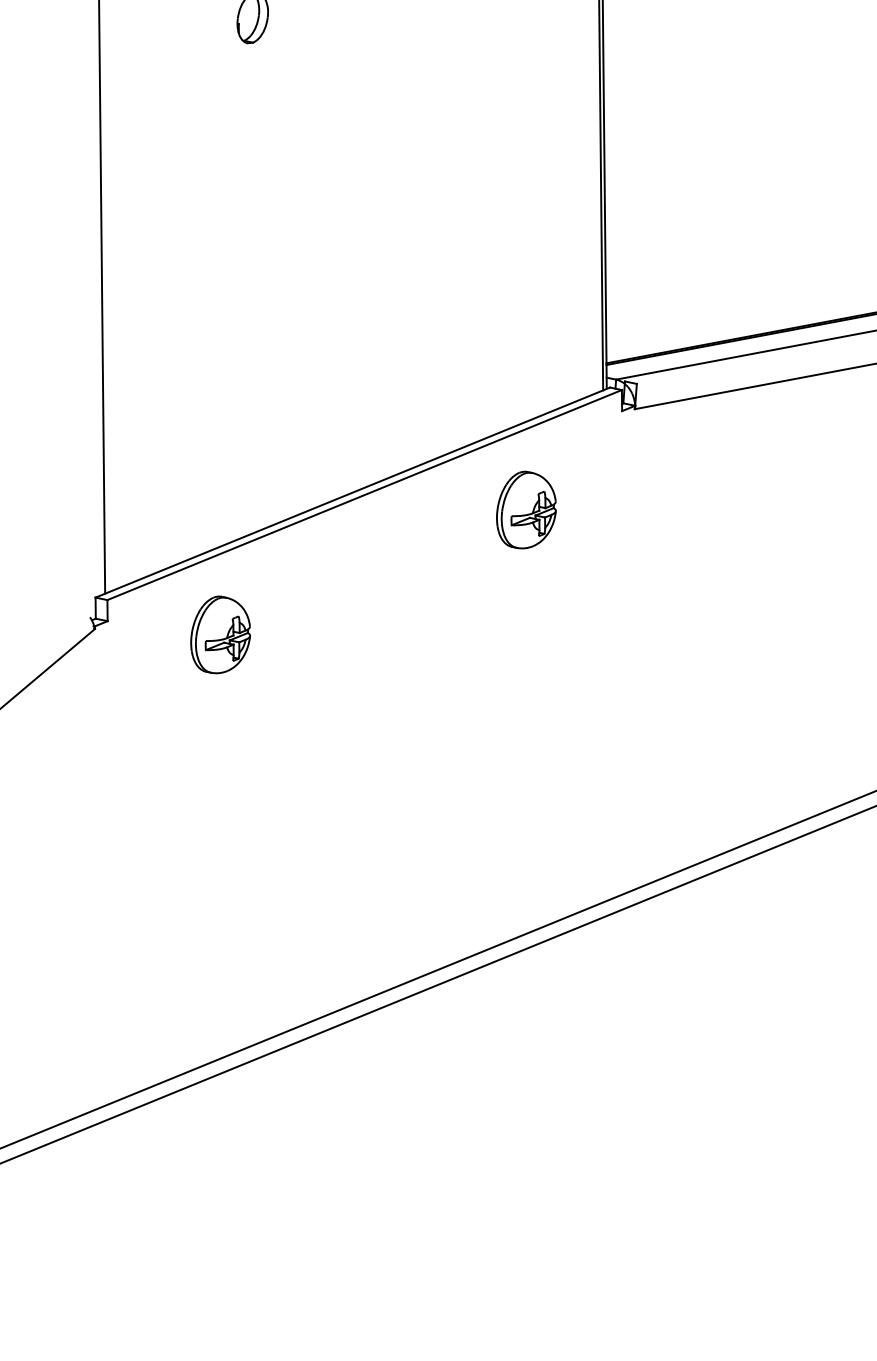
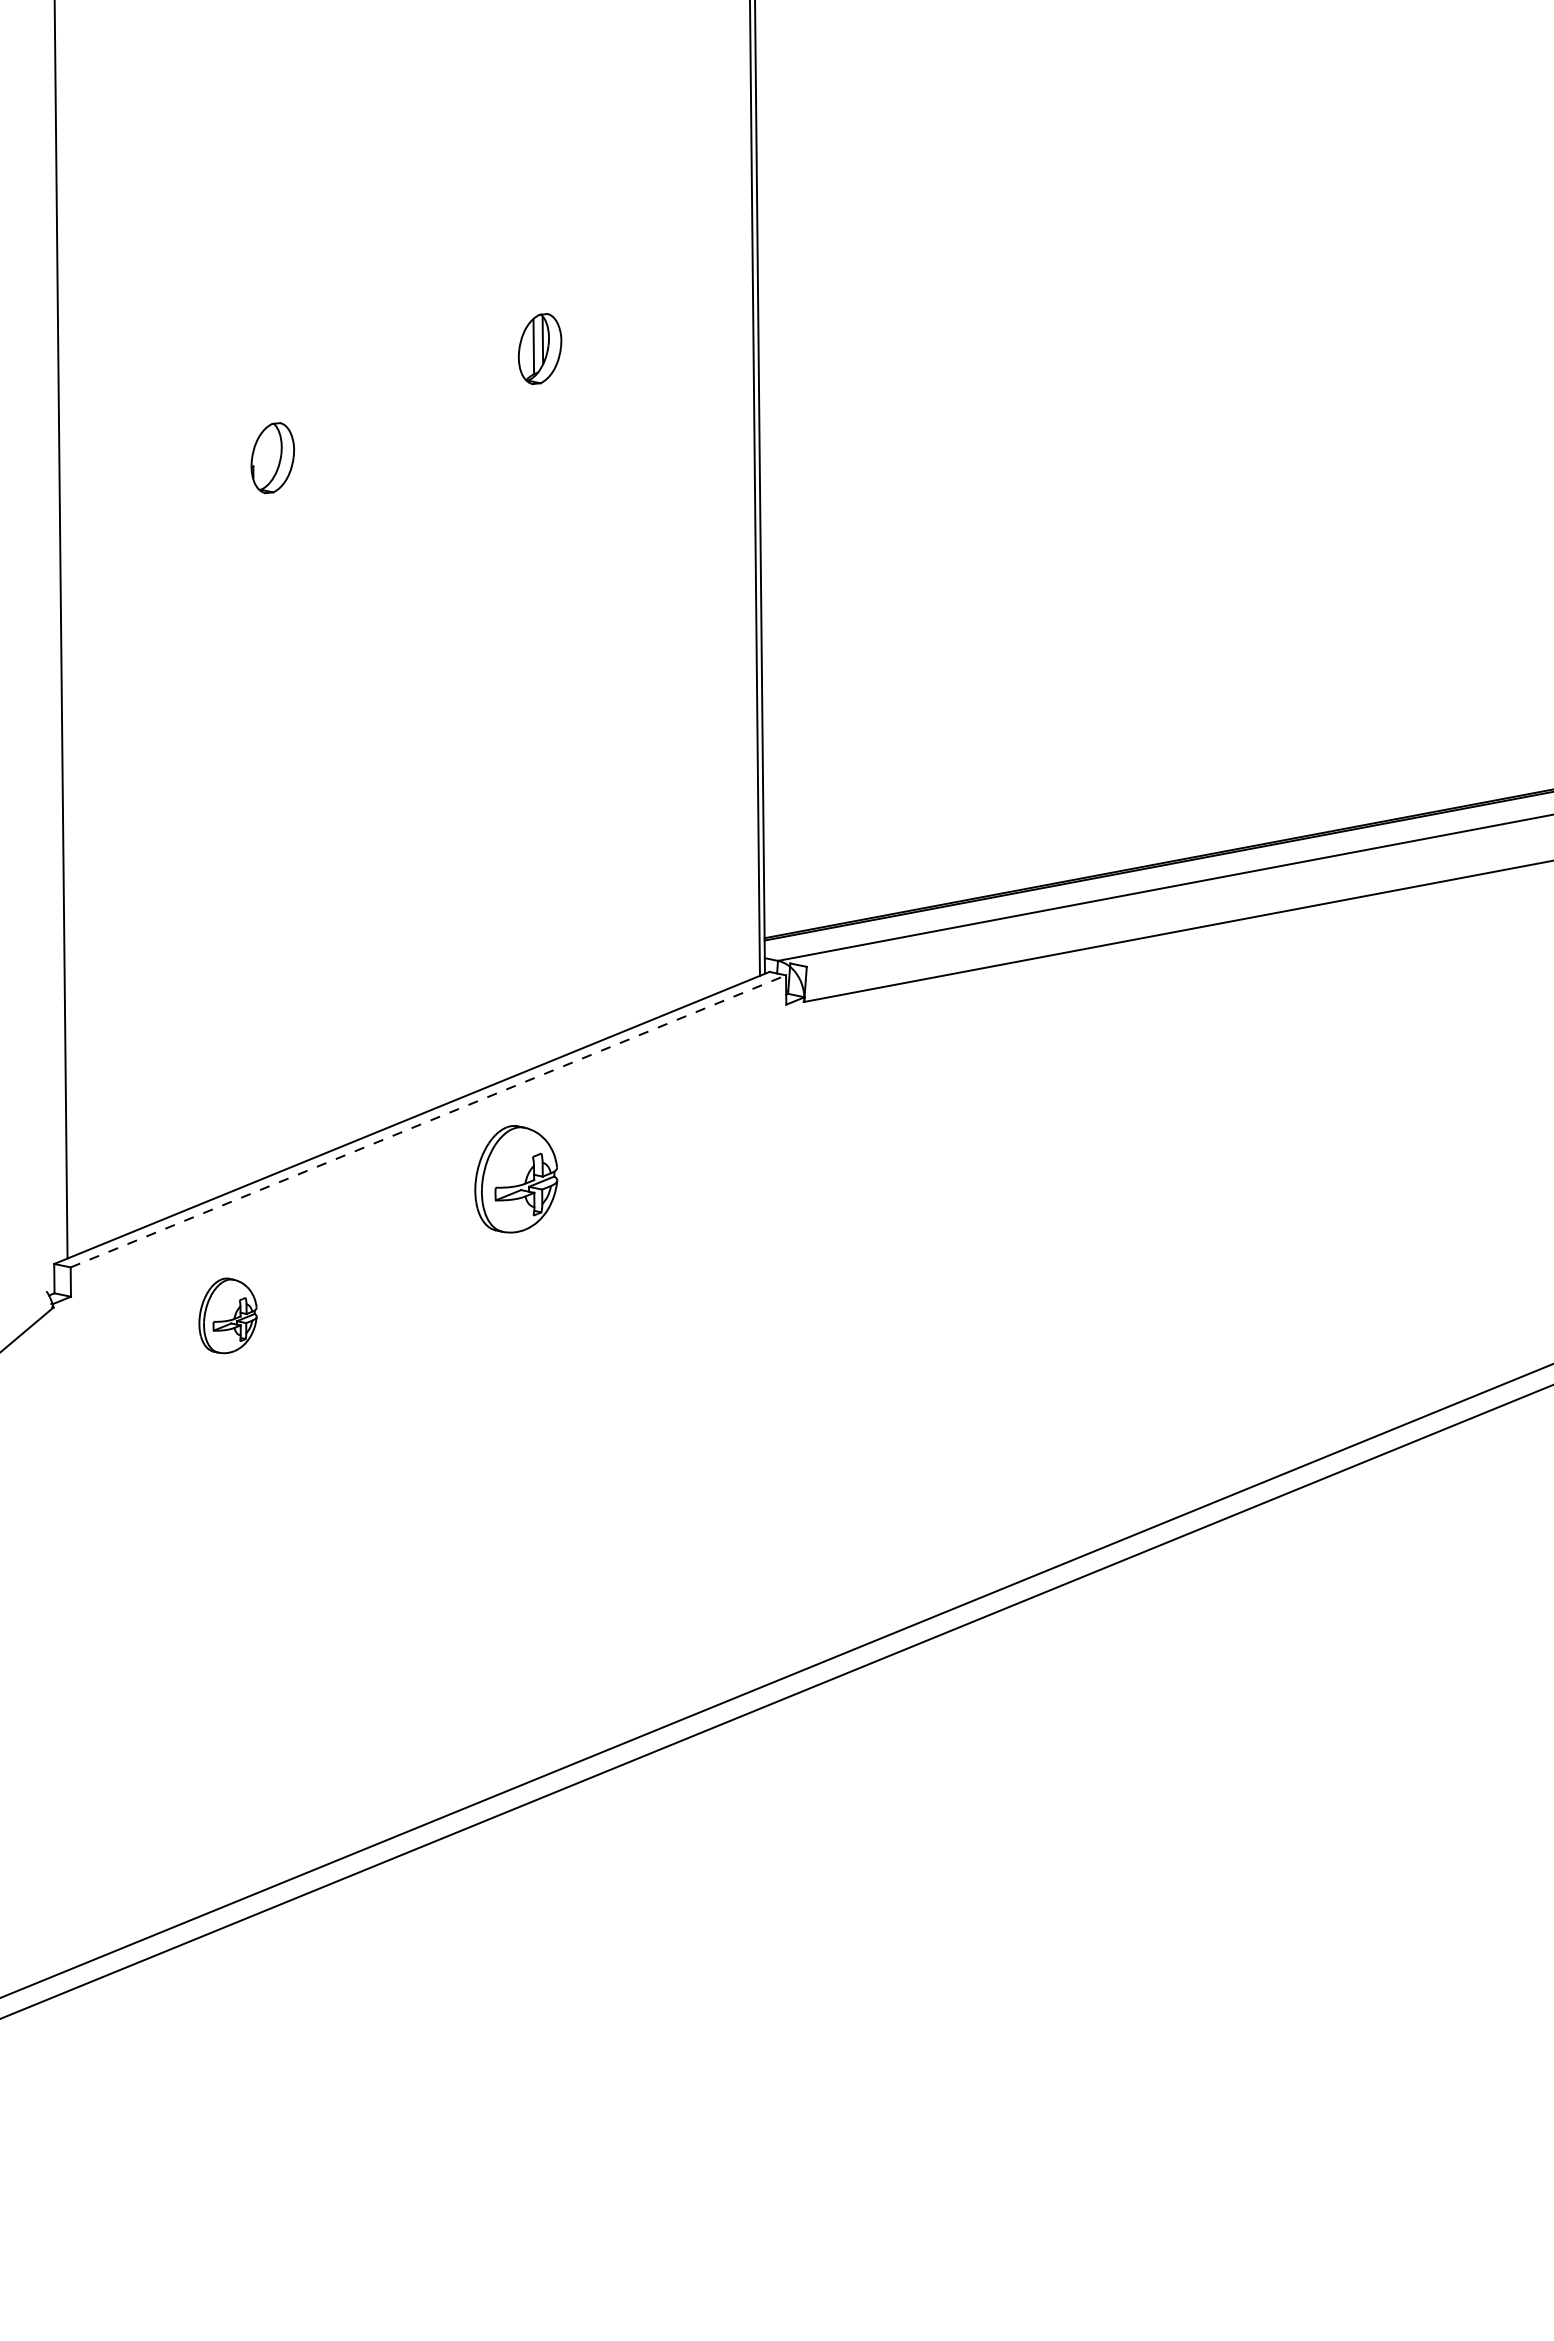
line: (364, 495) -> (428, 1121), solid -> dashed
part: (526, 510) -> (516, 1179), moved
part: (220, 634) -> (227, 1315), size x0.7

